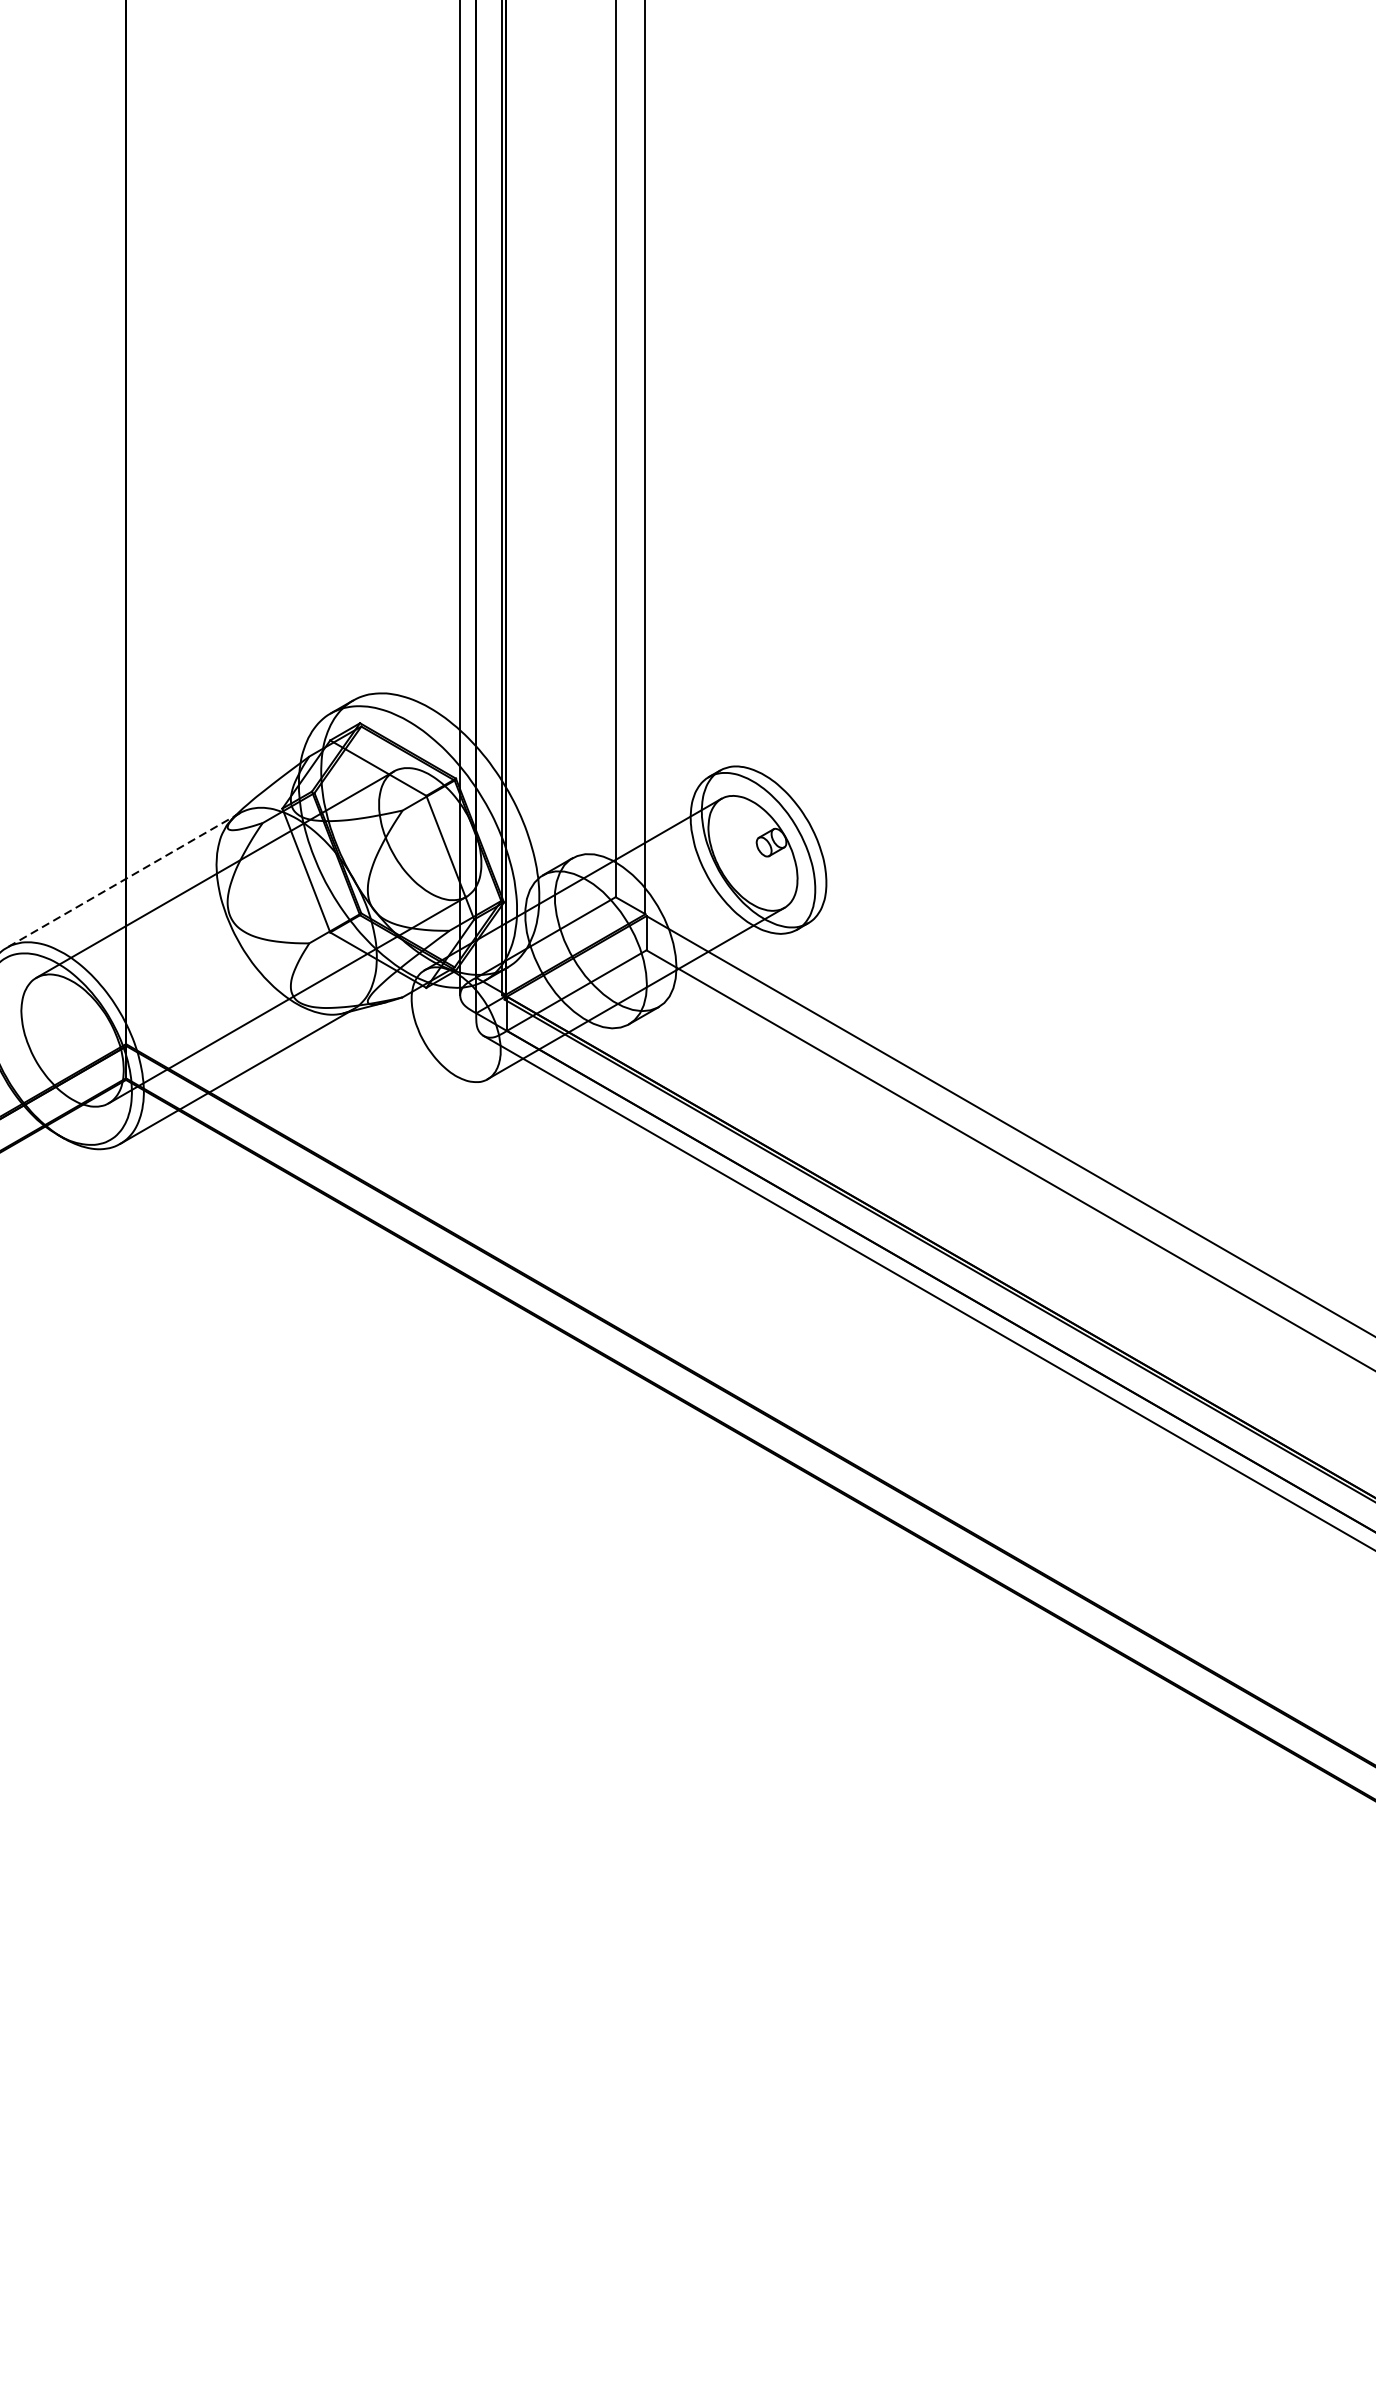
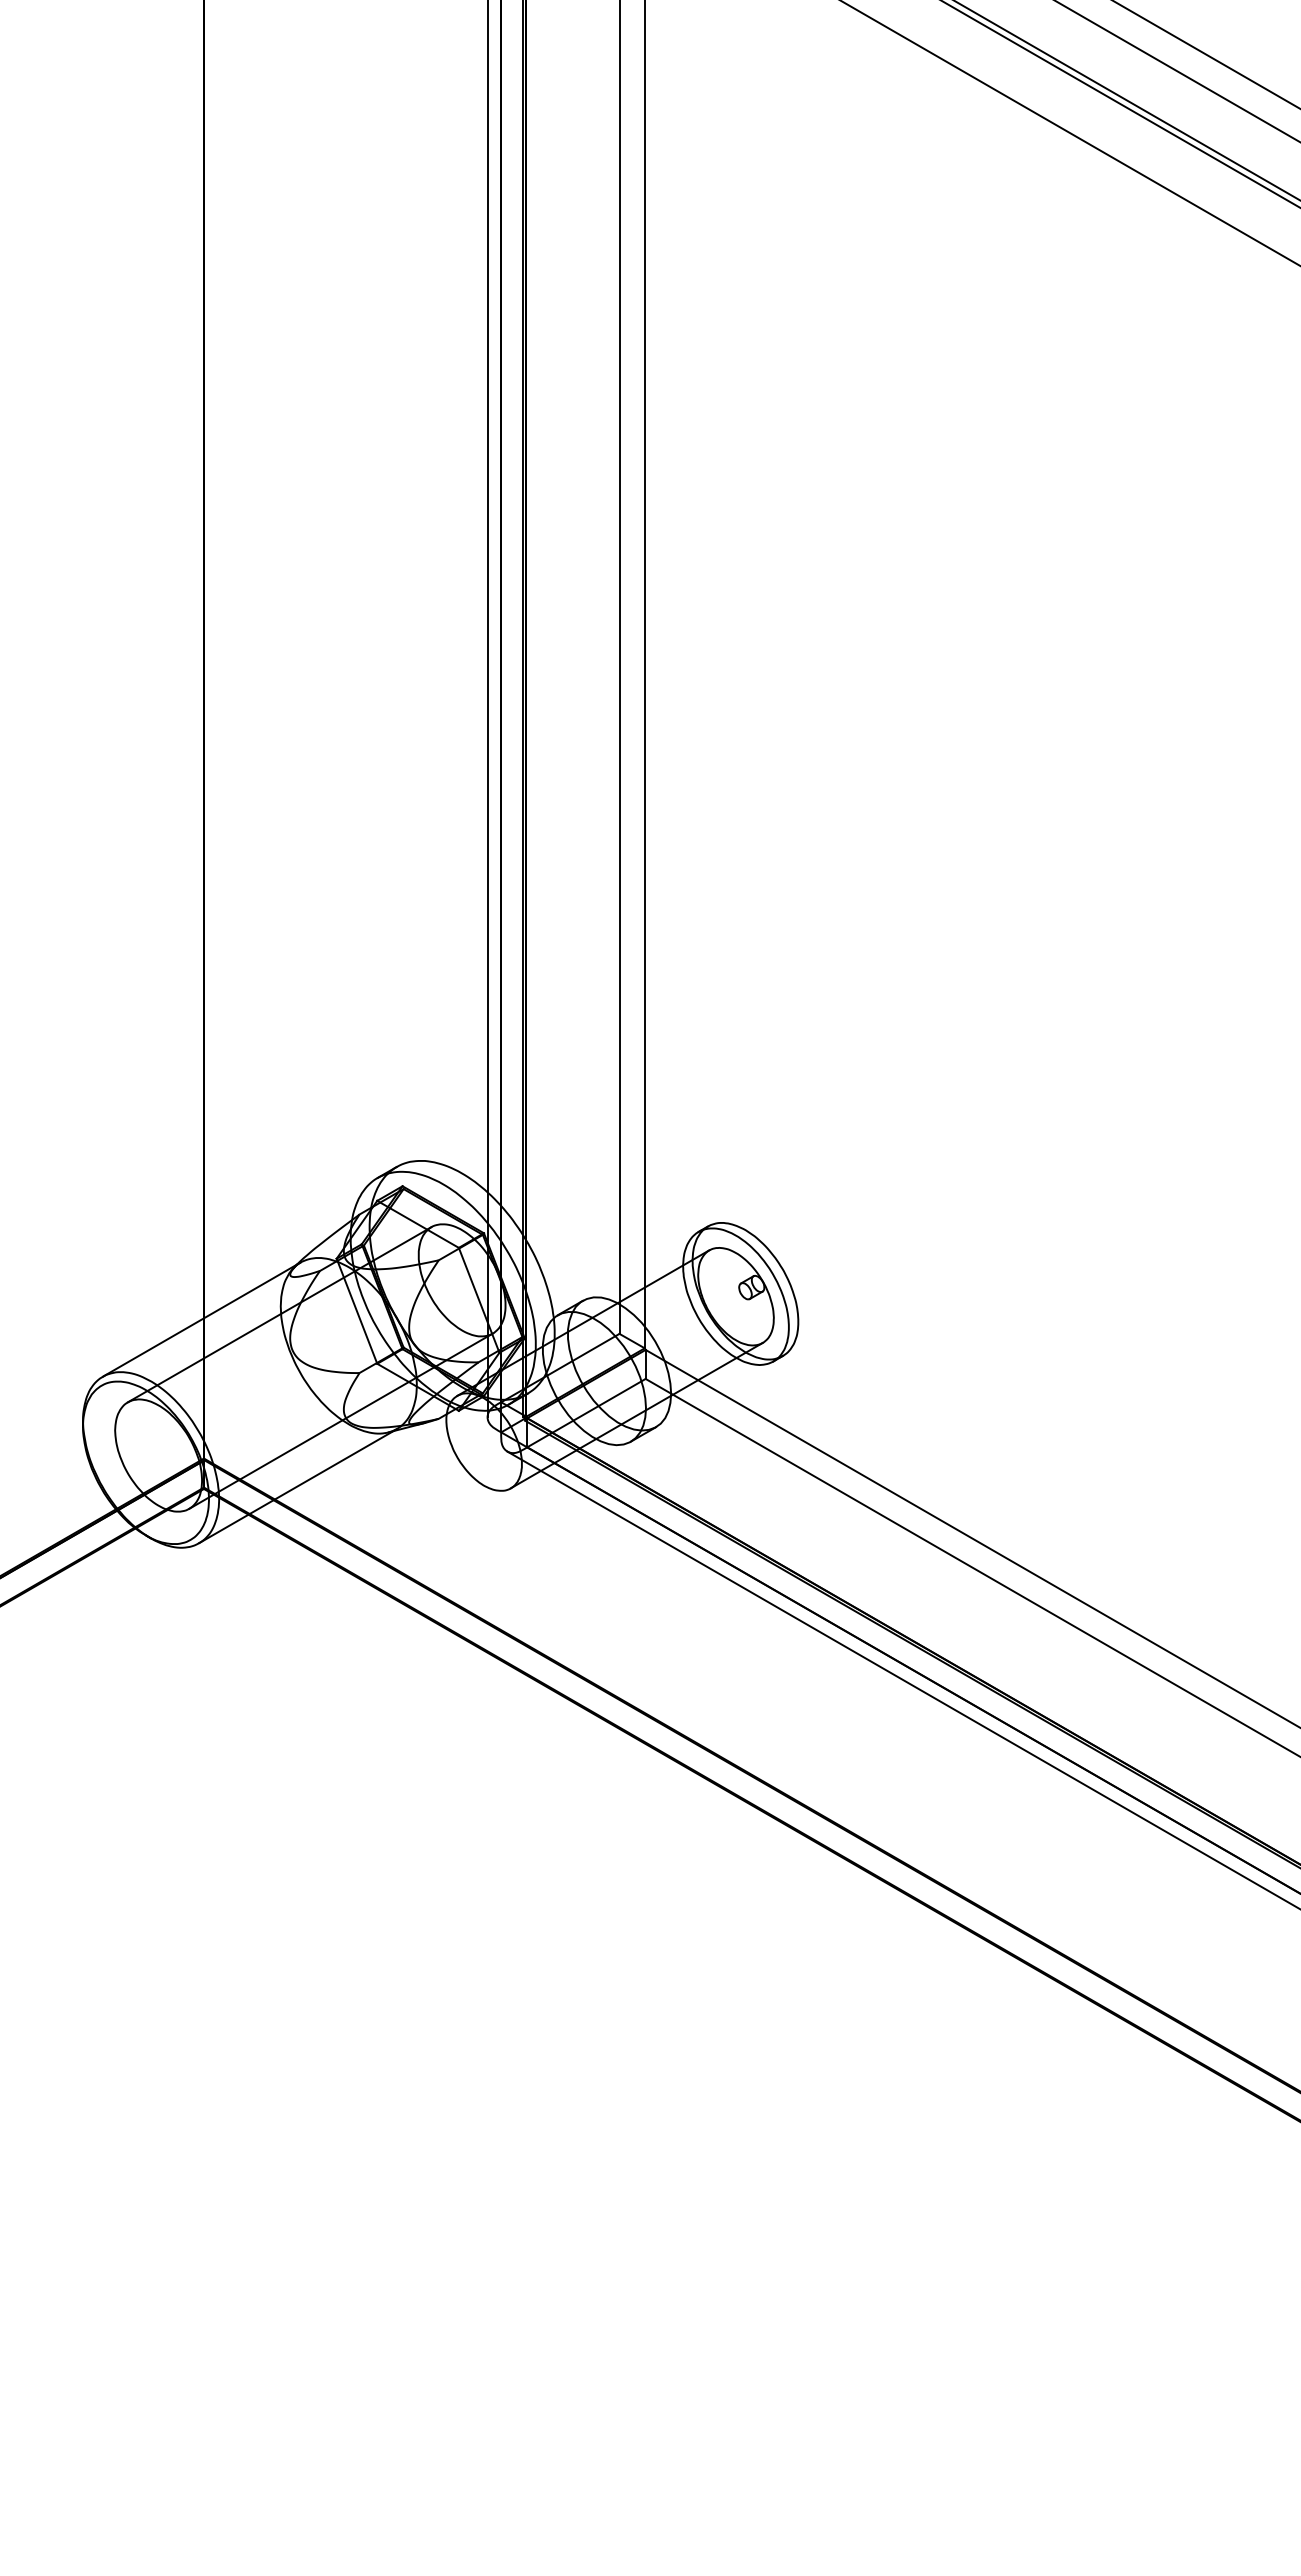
line: (123, 880) -> (201, 1319), dashed -> solid

